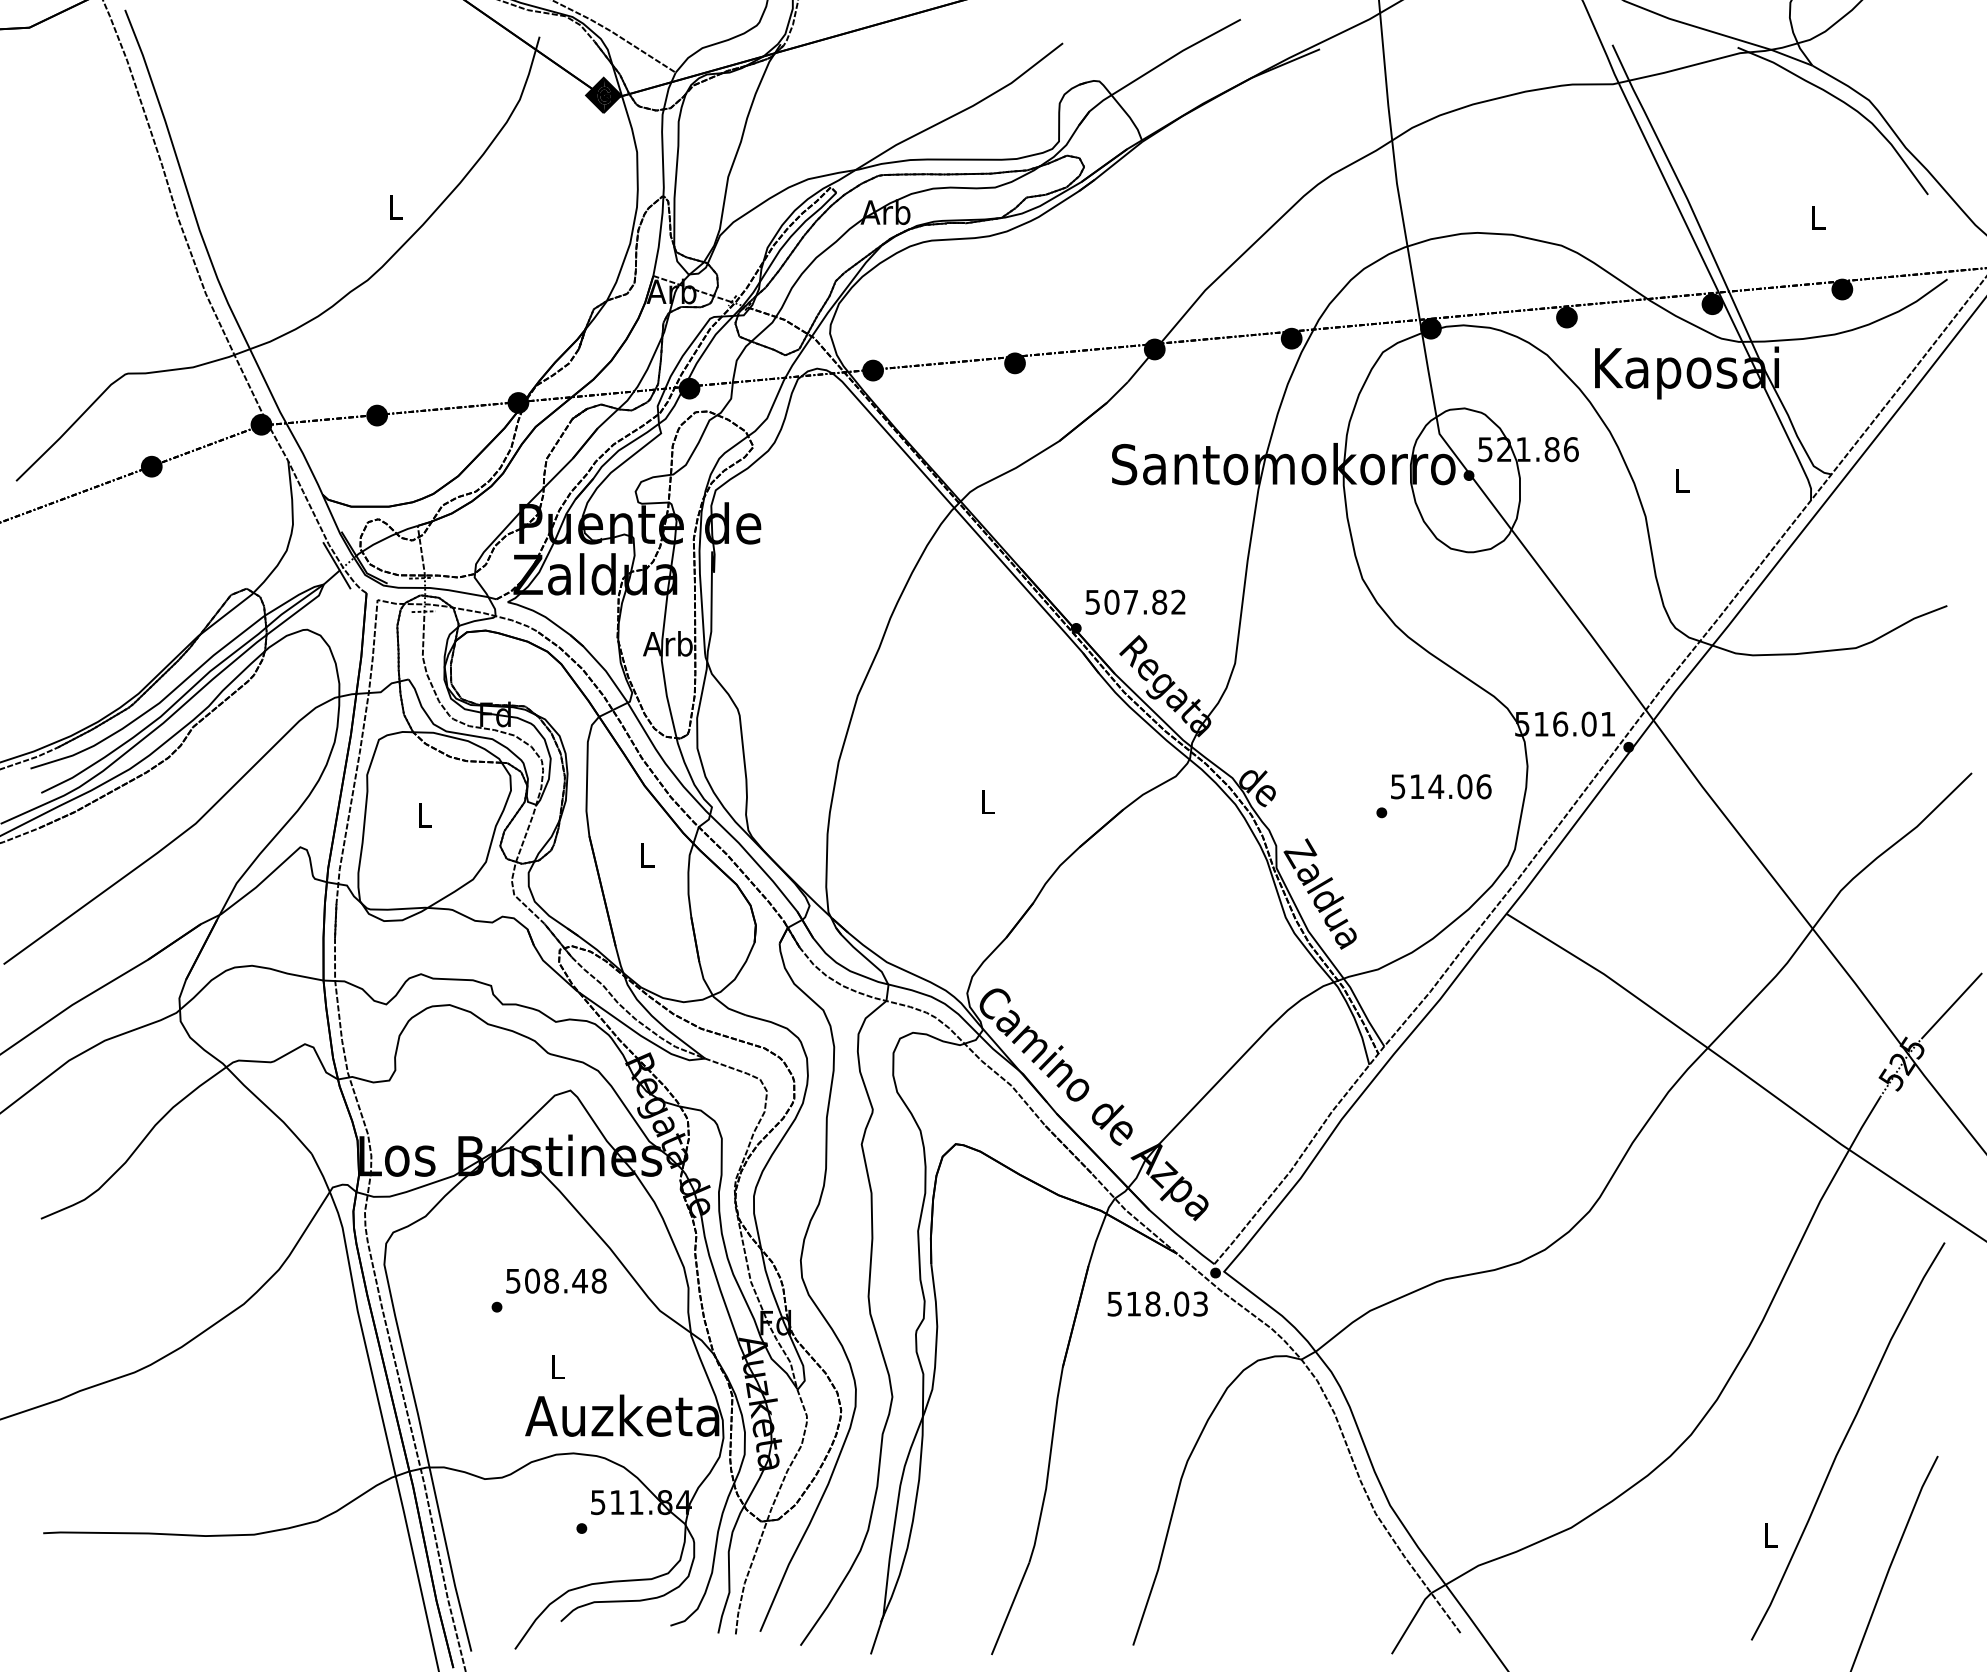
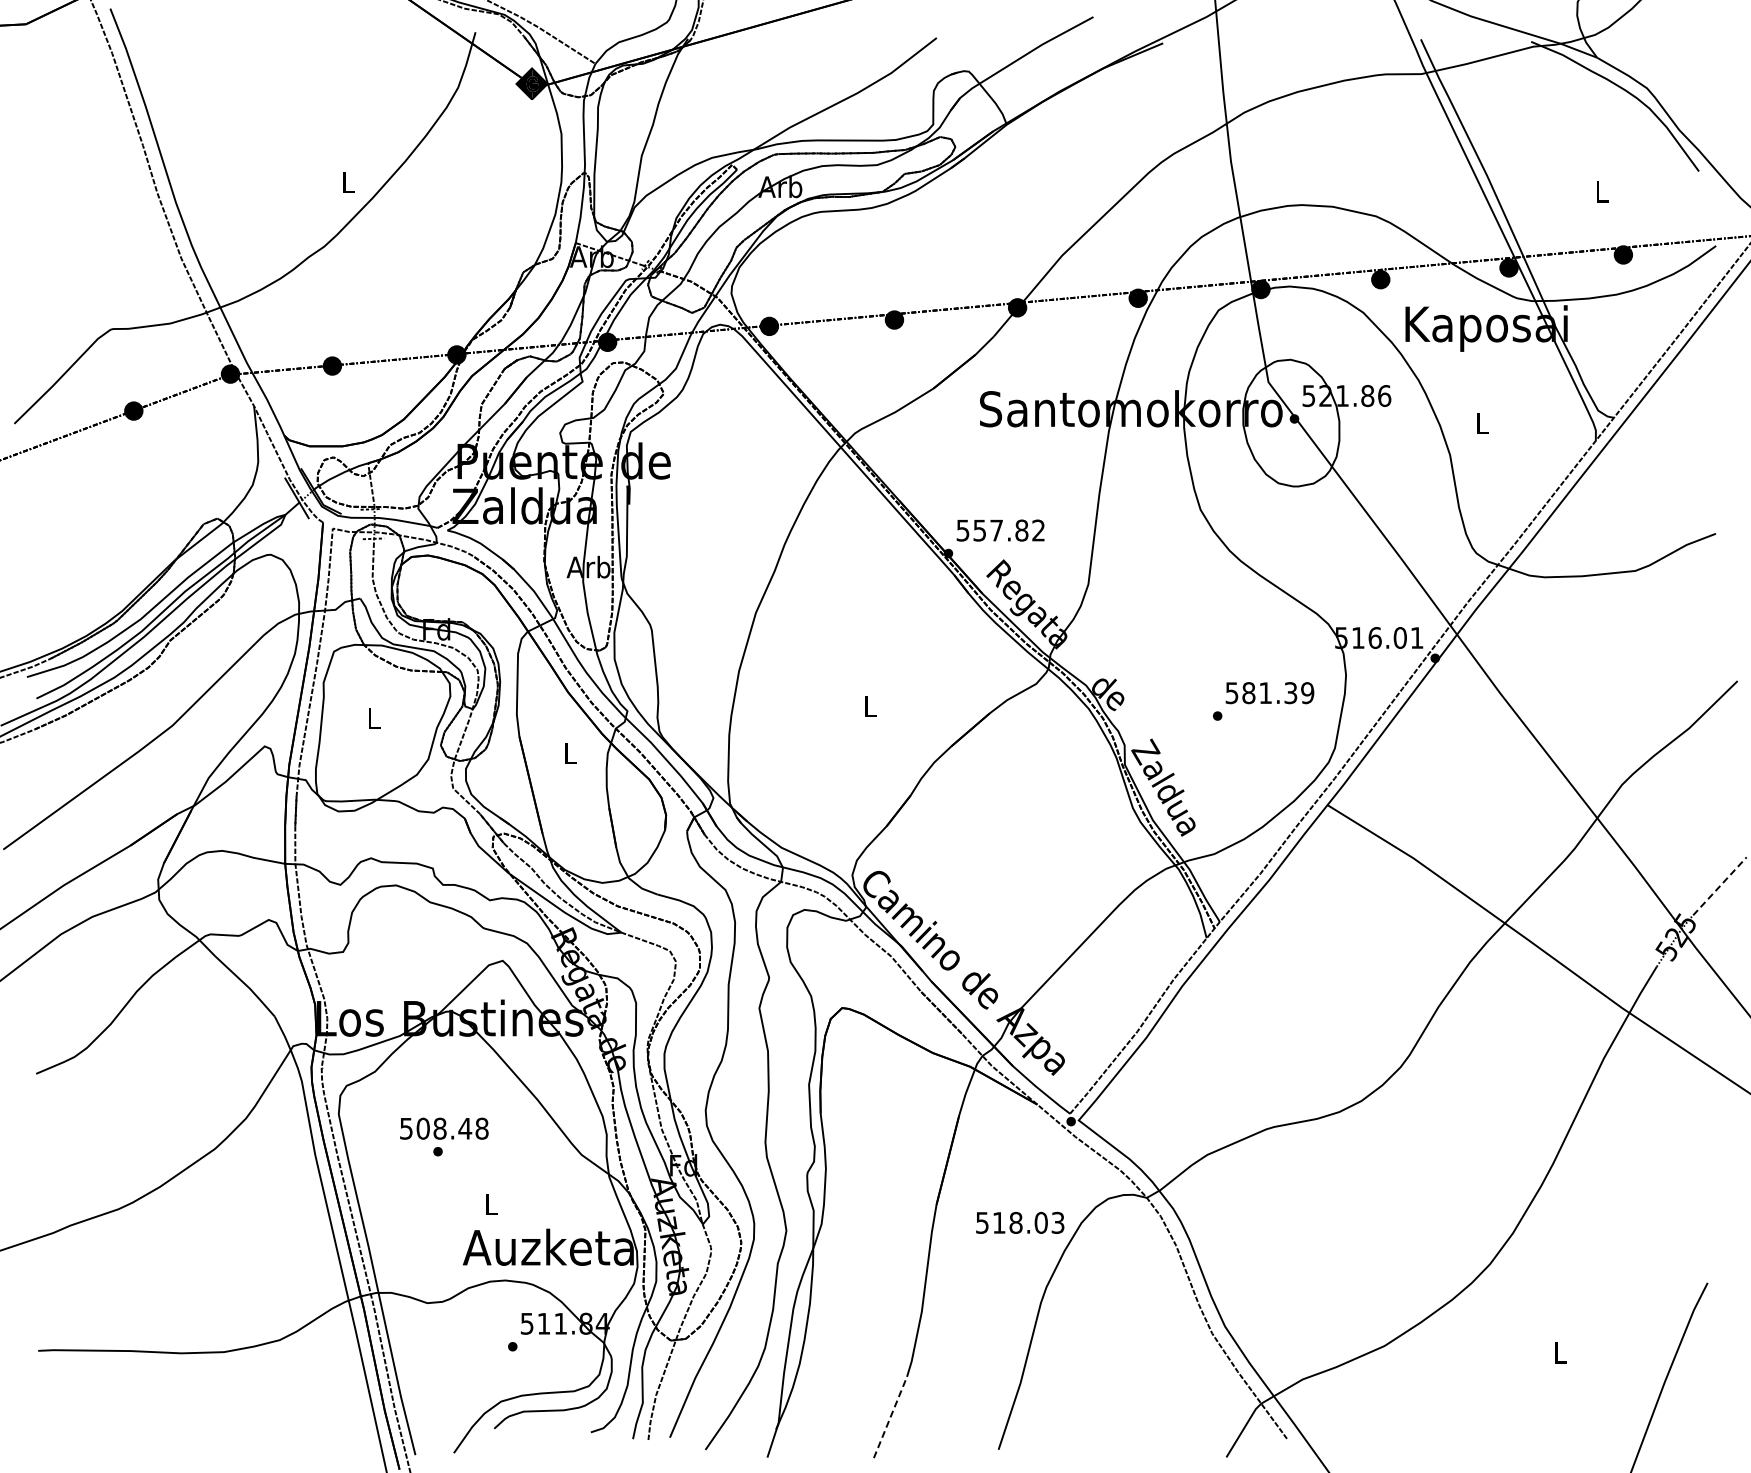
text: (1111, 602) -> (979, 530), 507.82 -> 557.82
text: (1450, 787) -> (1278, 693), 514.06 -> 581.39
line: (1952, 1005) -> (1720, 885), solid -> dashed
text: (556, 1280) -> (444, 1128), moved
text: (1158, 1303) -> (1020, 1222), moved
curve: (1845, 1439) -> (1626, 1268), removed
line: (1010, 1608) -> (890, 1417), solid -> dashed

